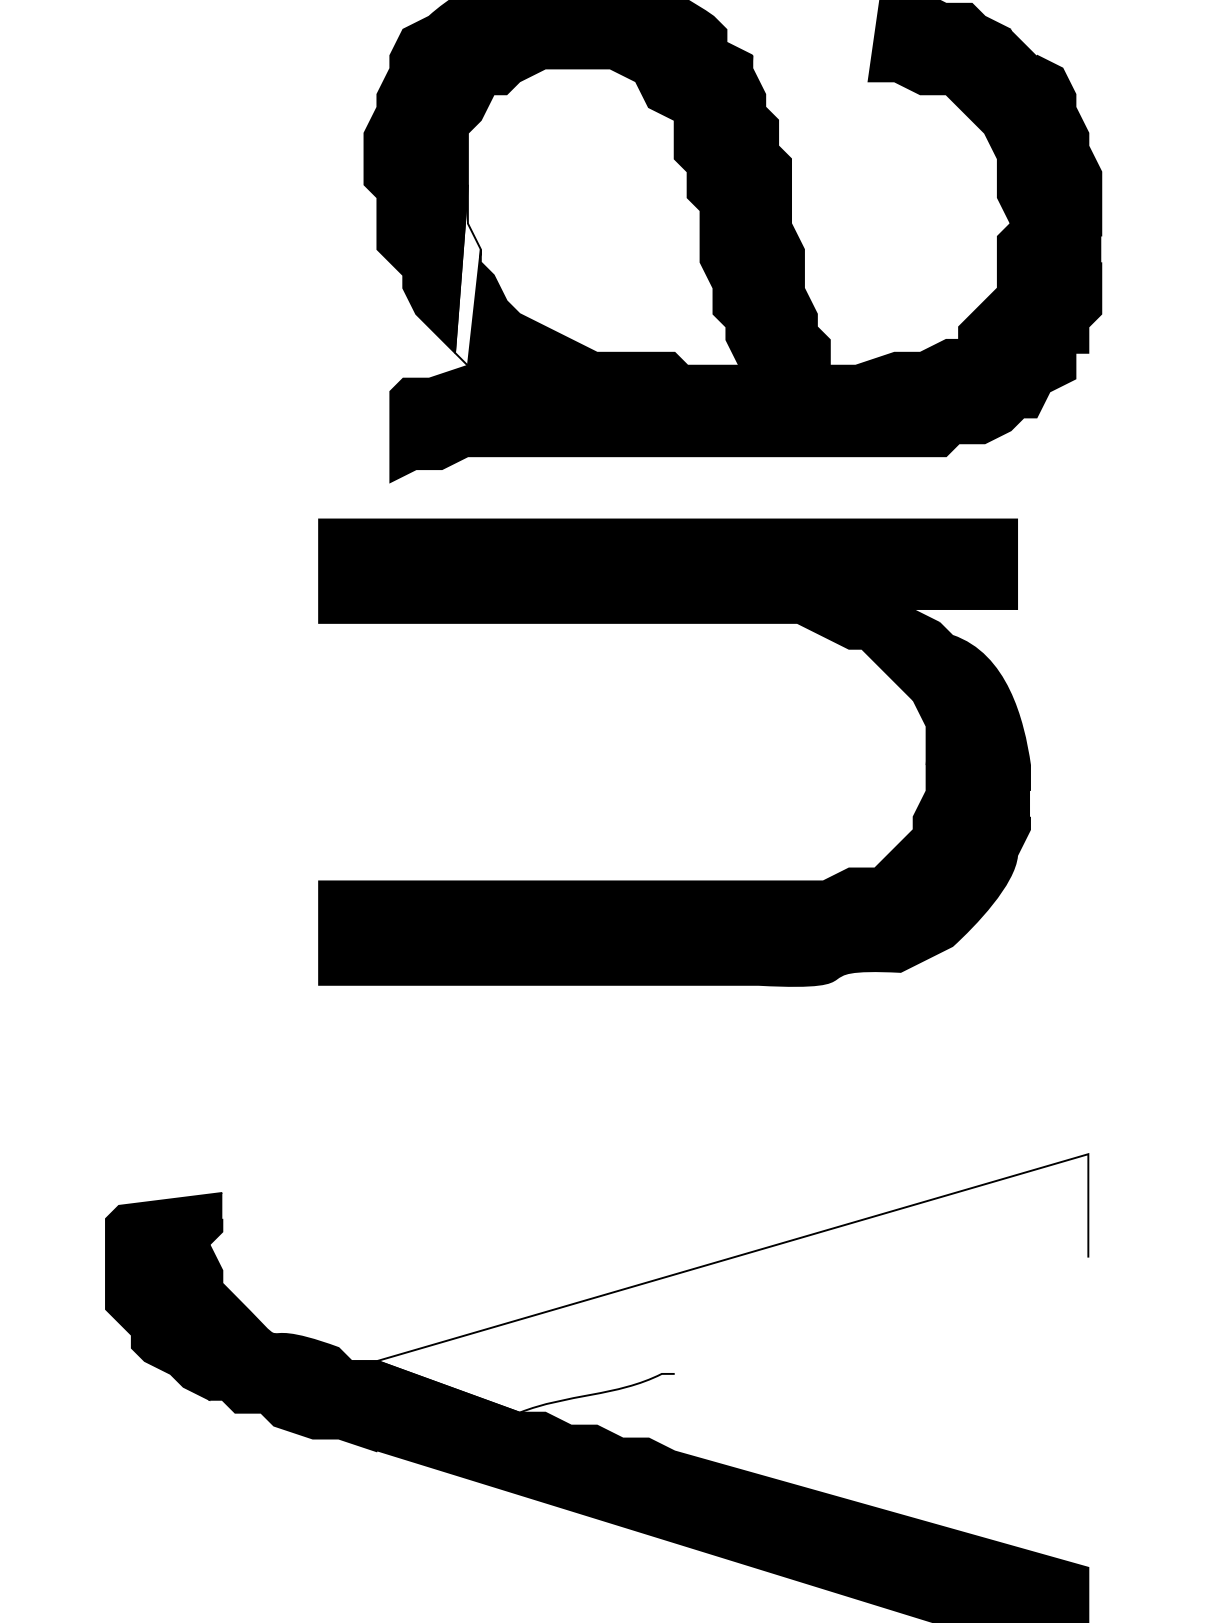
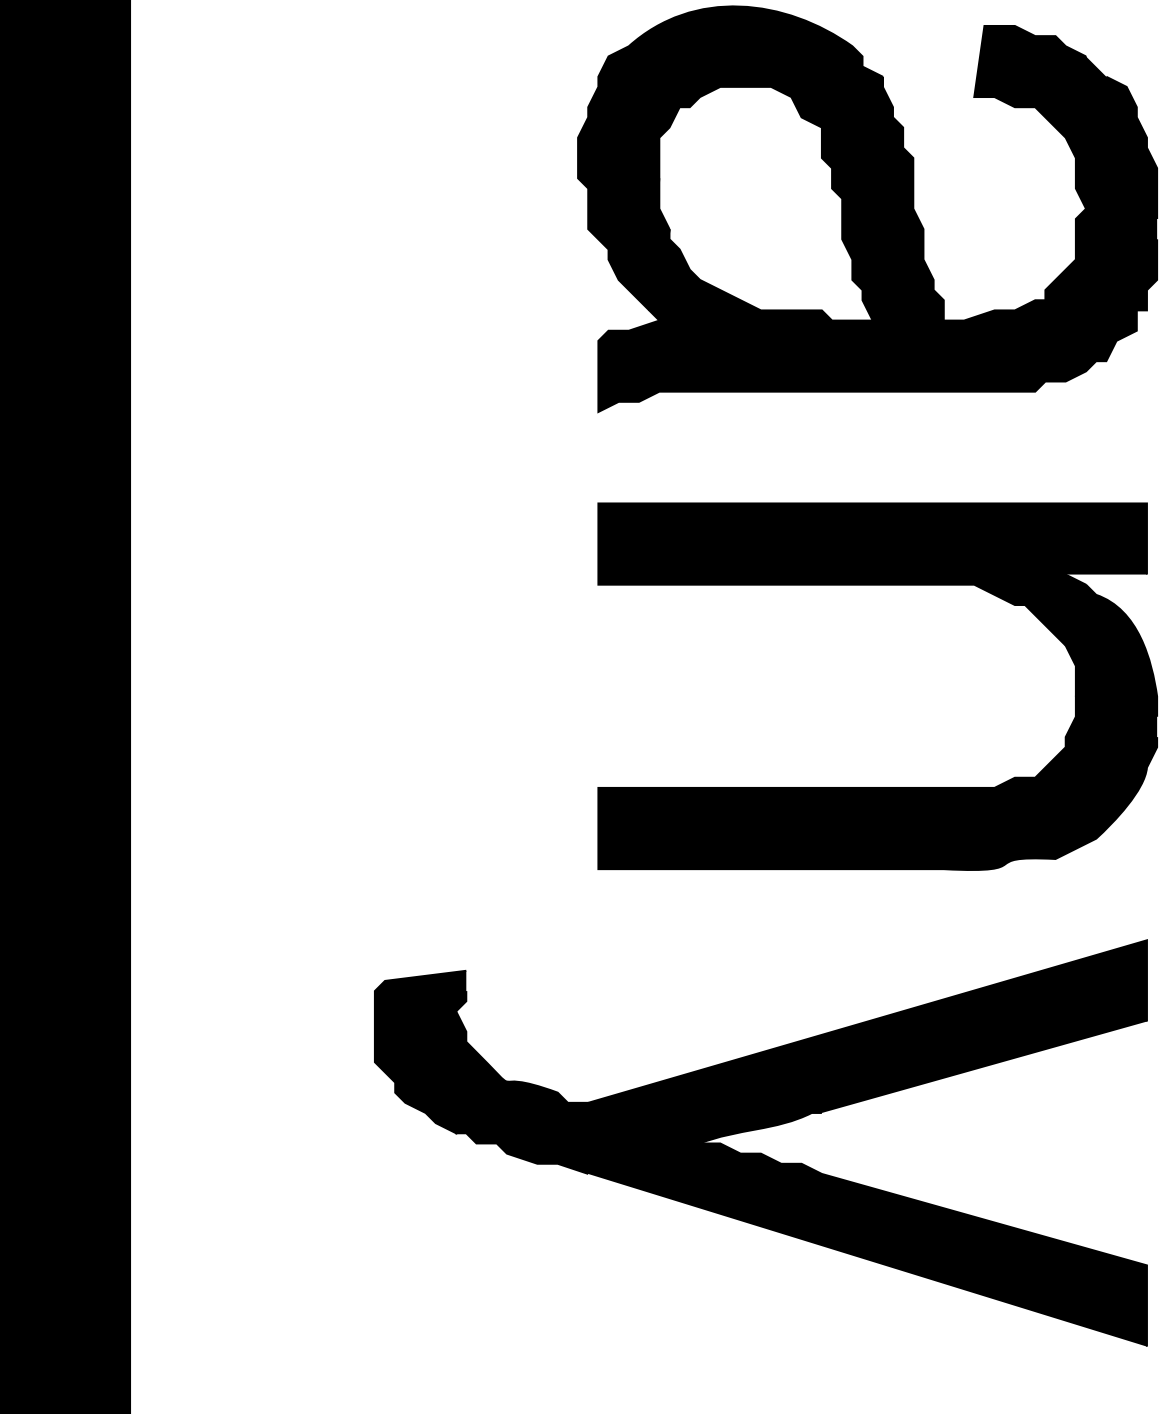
fill: (468, 275) -> (659, 249), added
part: (674, 623) -> (877, 585), moved
fill: (732, 1282) -> (867, 1041), added

